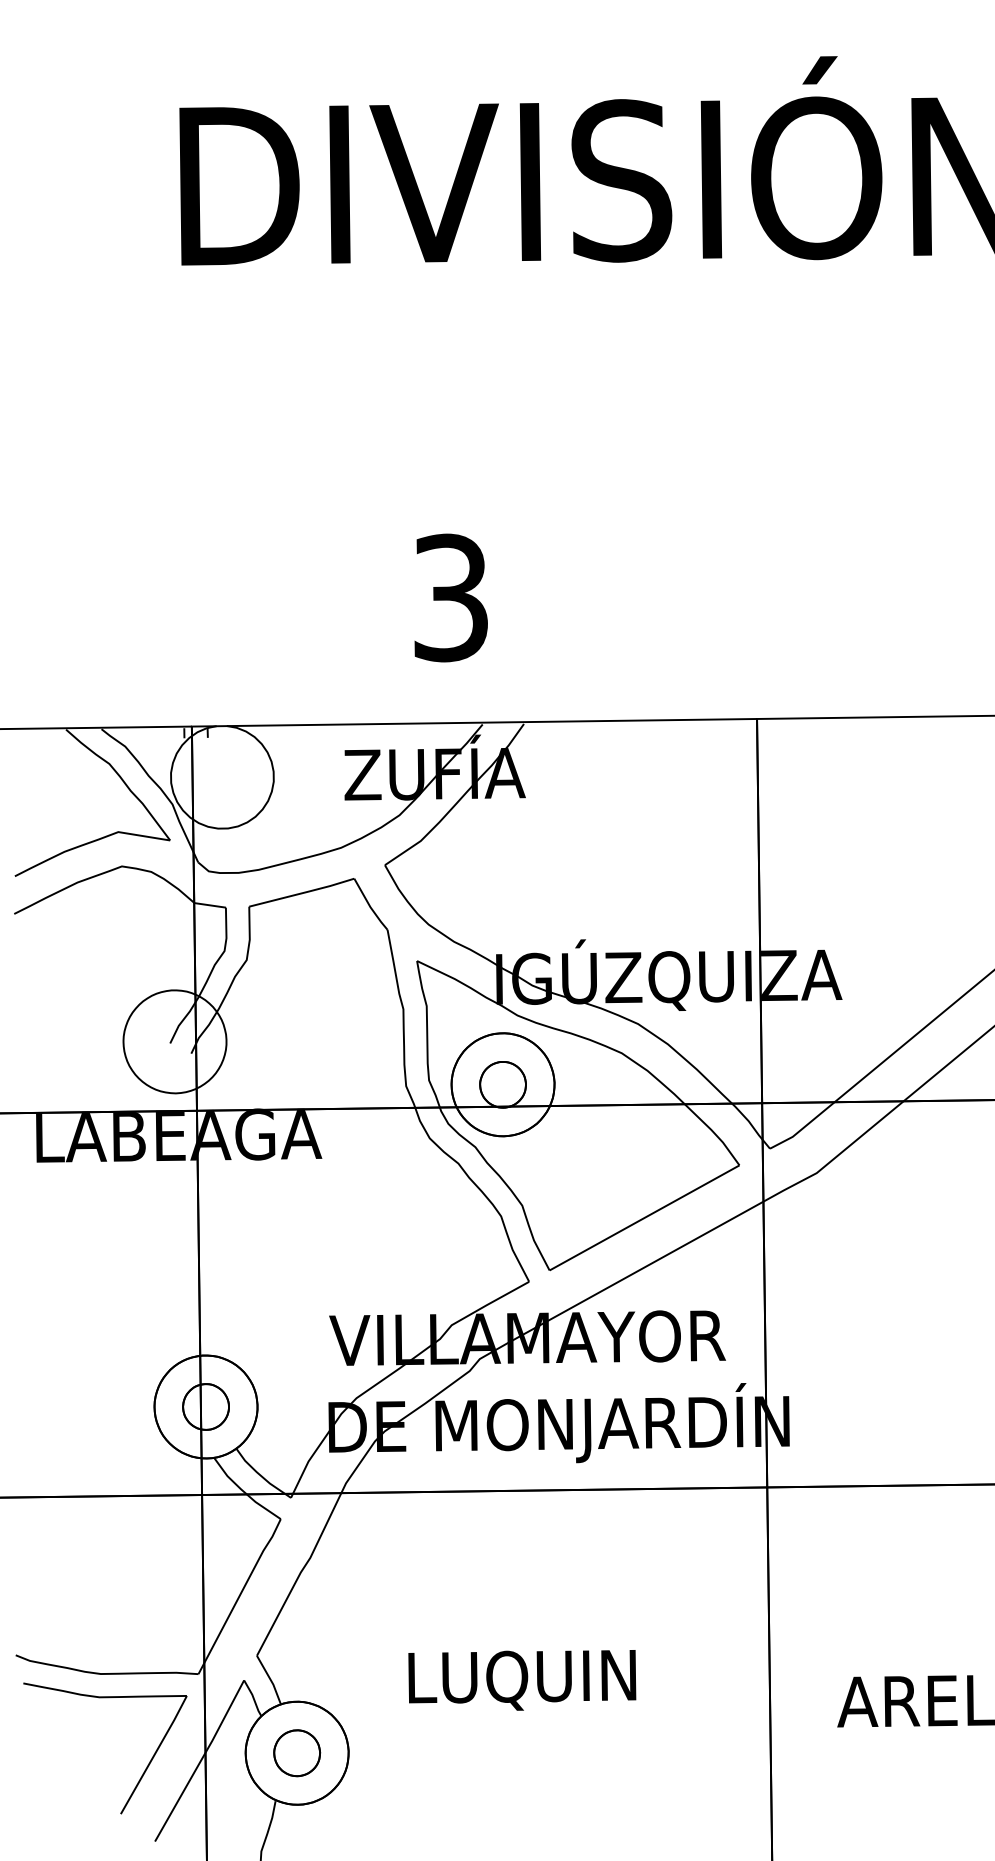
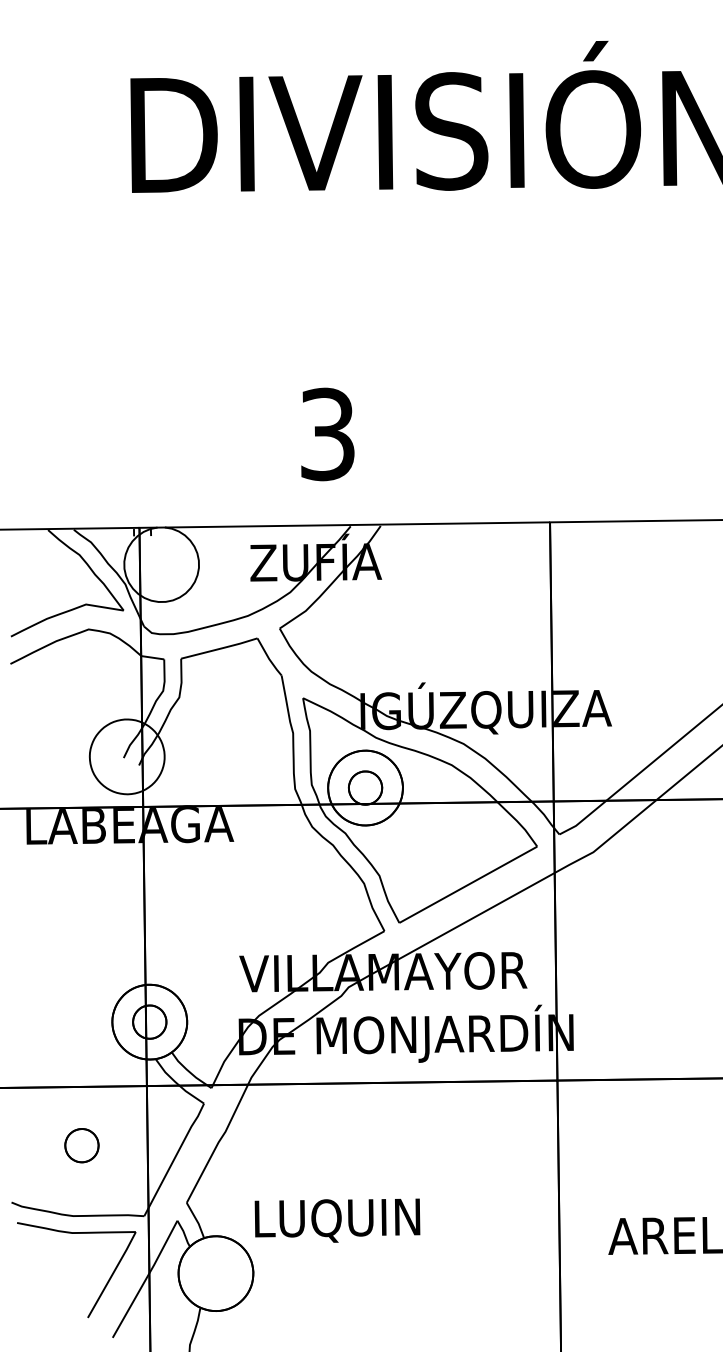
text: (522, 1680) -> (337, 1220), moved
part: (296, 1753) -> (81, 1145), moved

